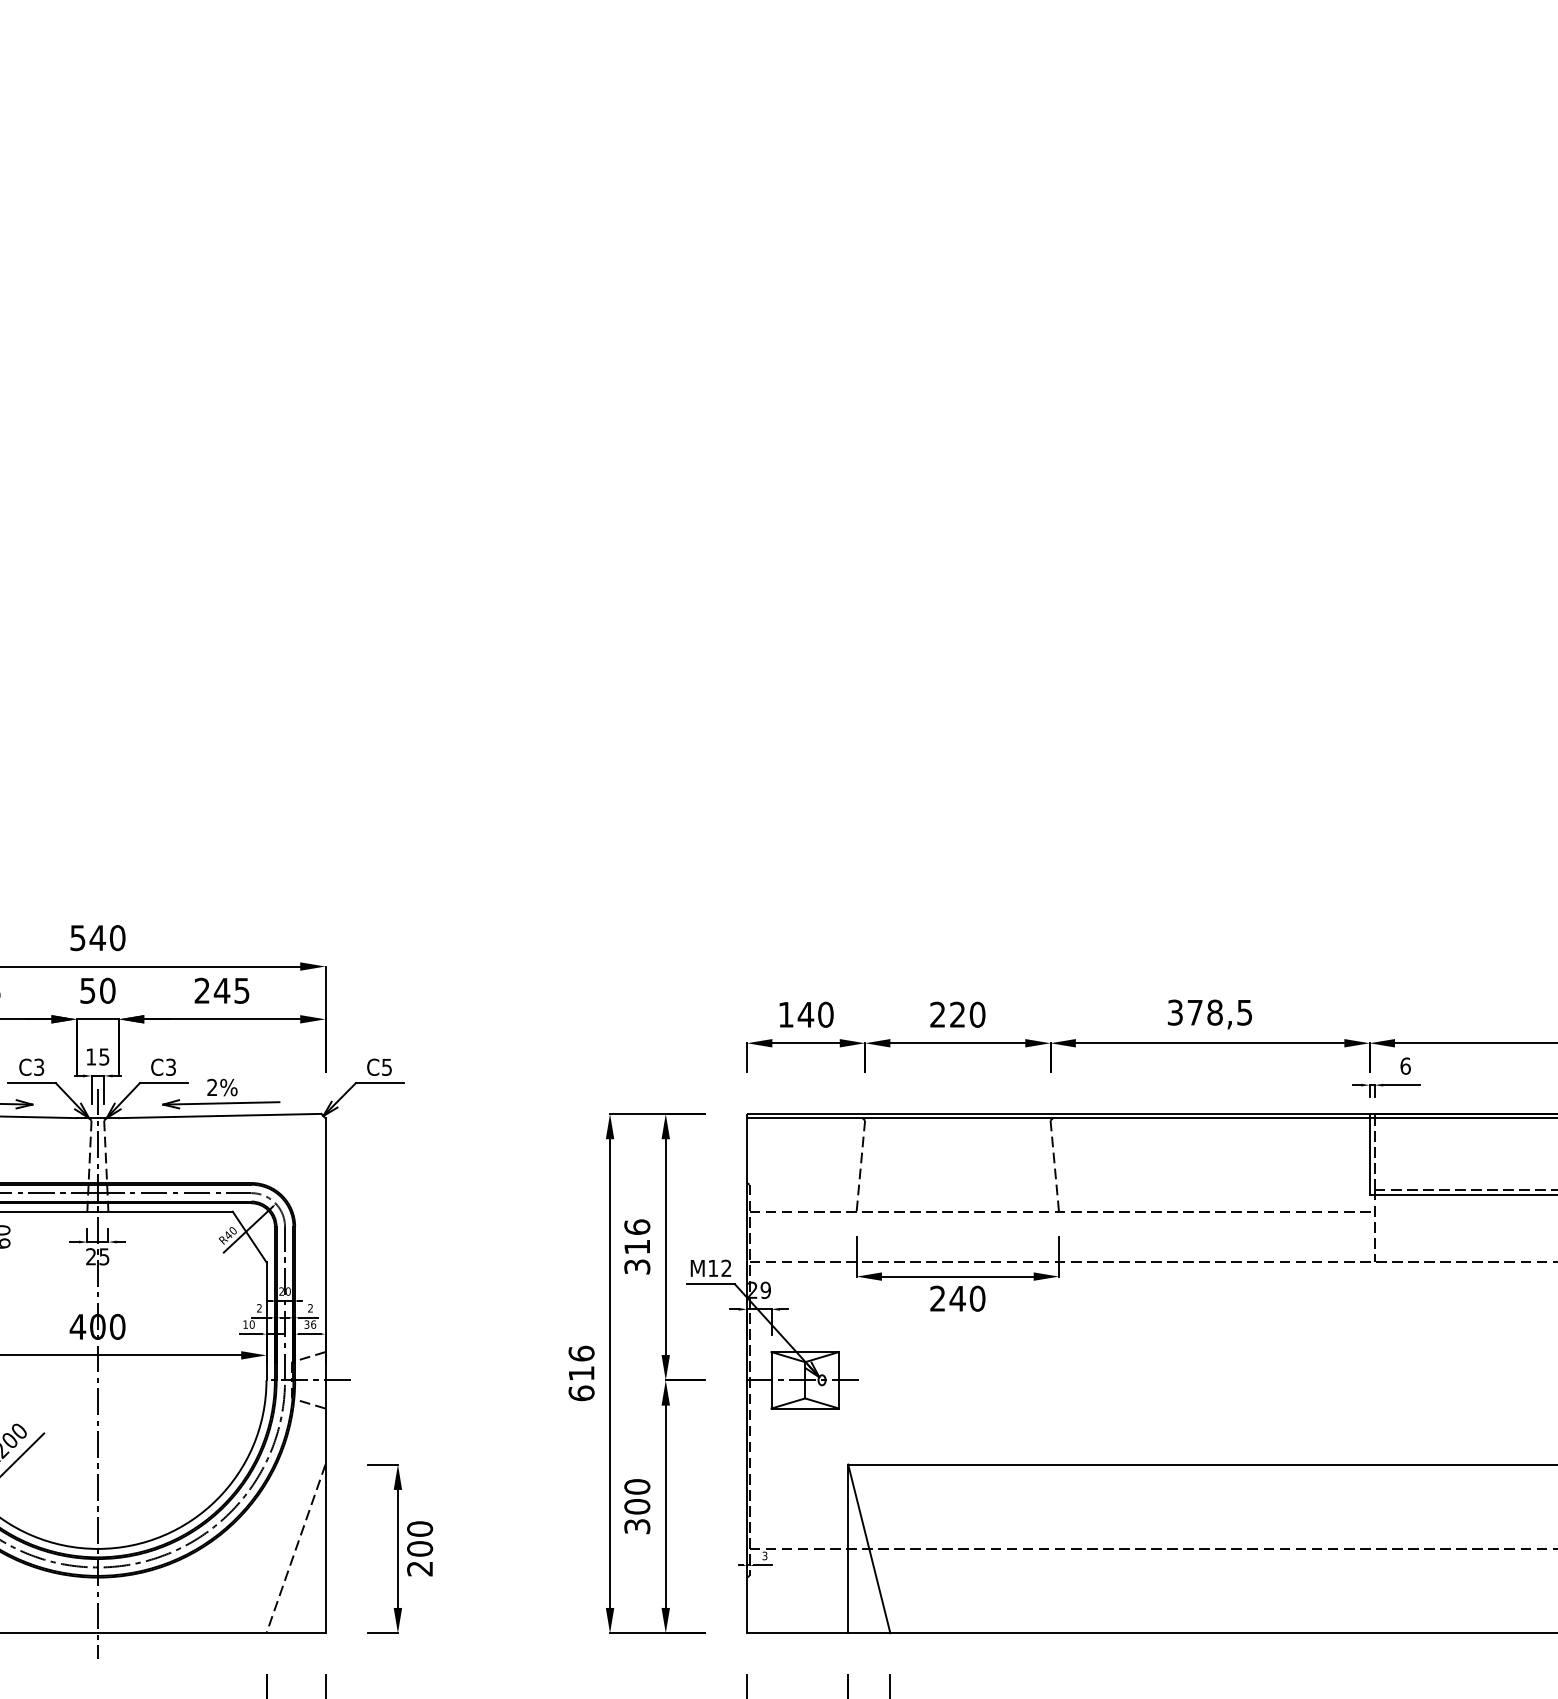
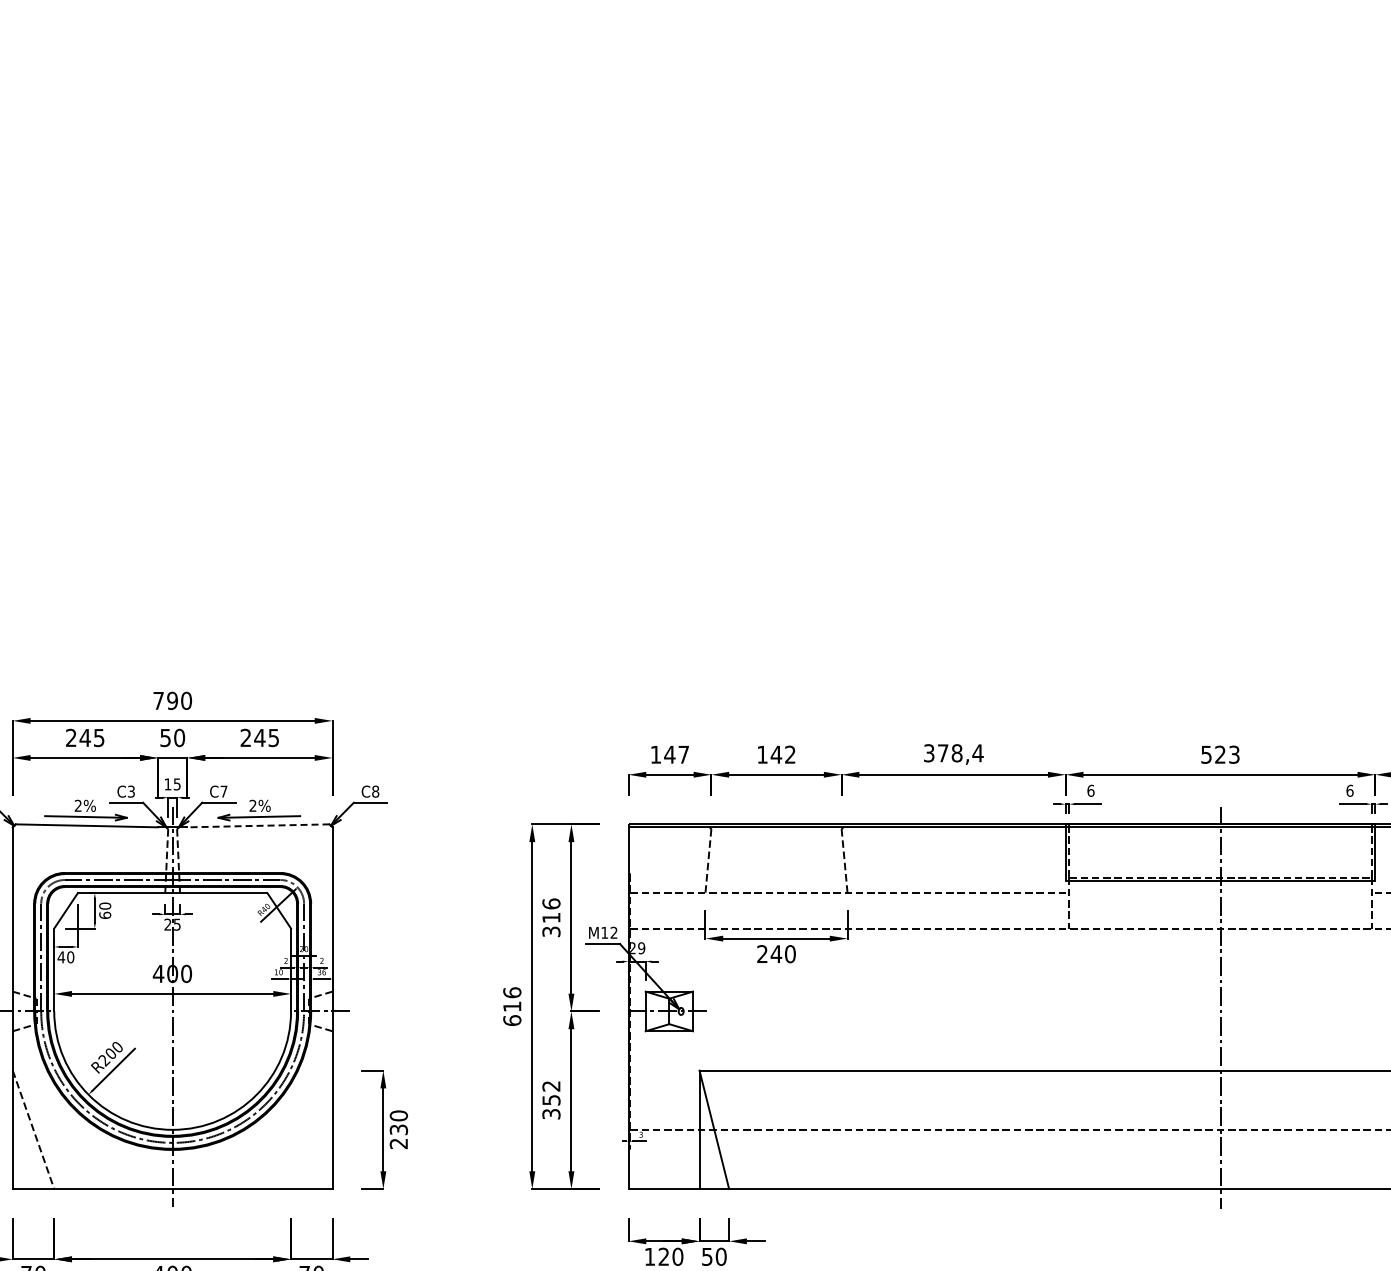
text: (87, 937) -> (165, 700), 540 -> 790
text: (1244, 1012) -> (977, 753), 378,5 -> 378,4
text: (825, 1014) -> (683, 754), 140 -> 147
text: (957, 1014) -> (776, 754), 220 -> 142
text: (170, 1067) -> (223, 791), C3 -> C7
text: (386, 1067) -> (375, 791), C5 -> C8
line: (220, 1115) -> (258, 825), solid -> dashed
text: (637, 1495) -> (551, 1092), 300 -> 352
line: (295, 1548) -> (311, 1129), removed
text: (419, 1548) -> (398, 1129), 200 -> 230

